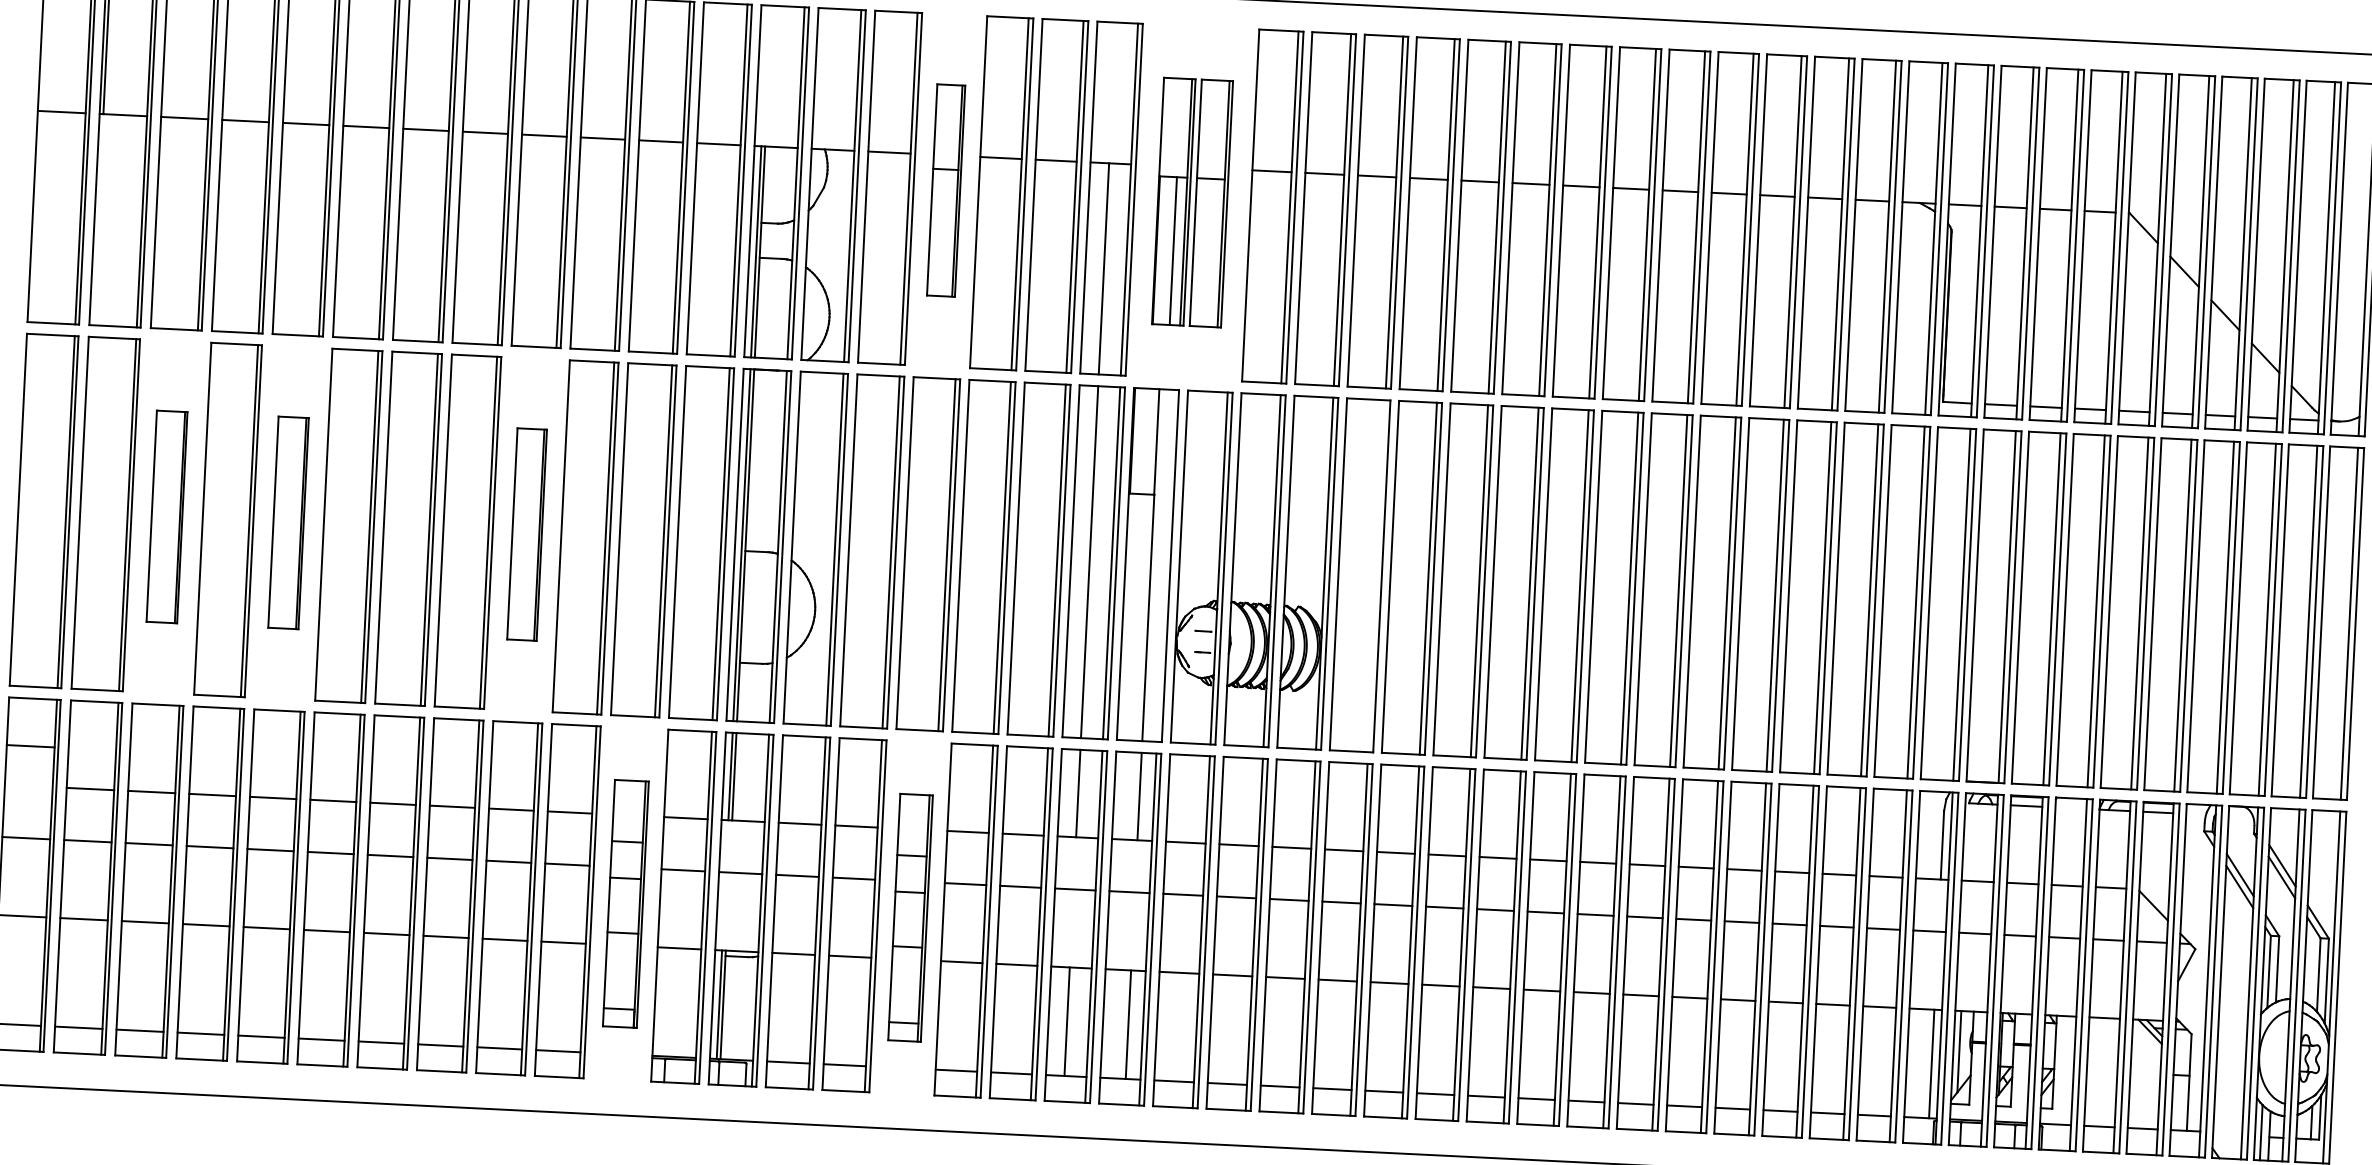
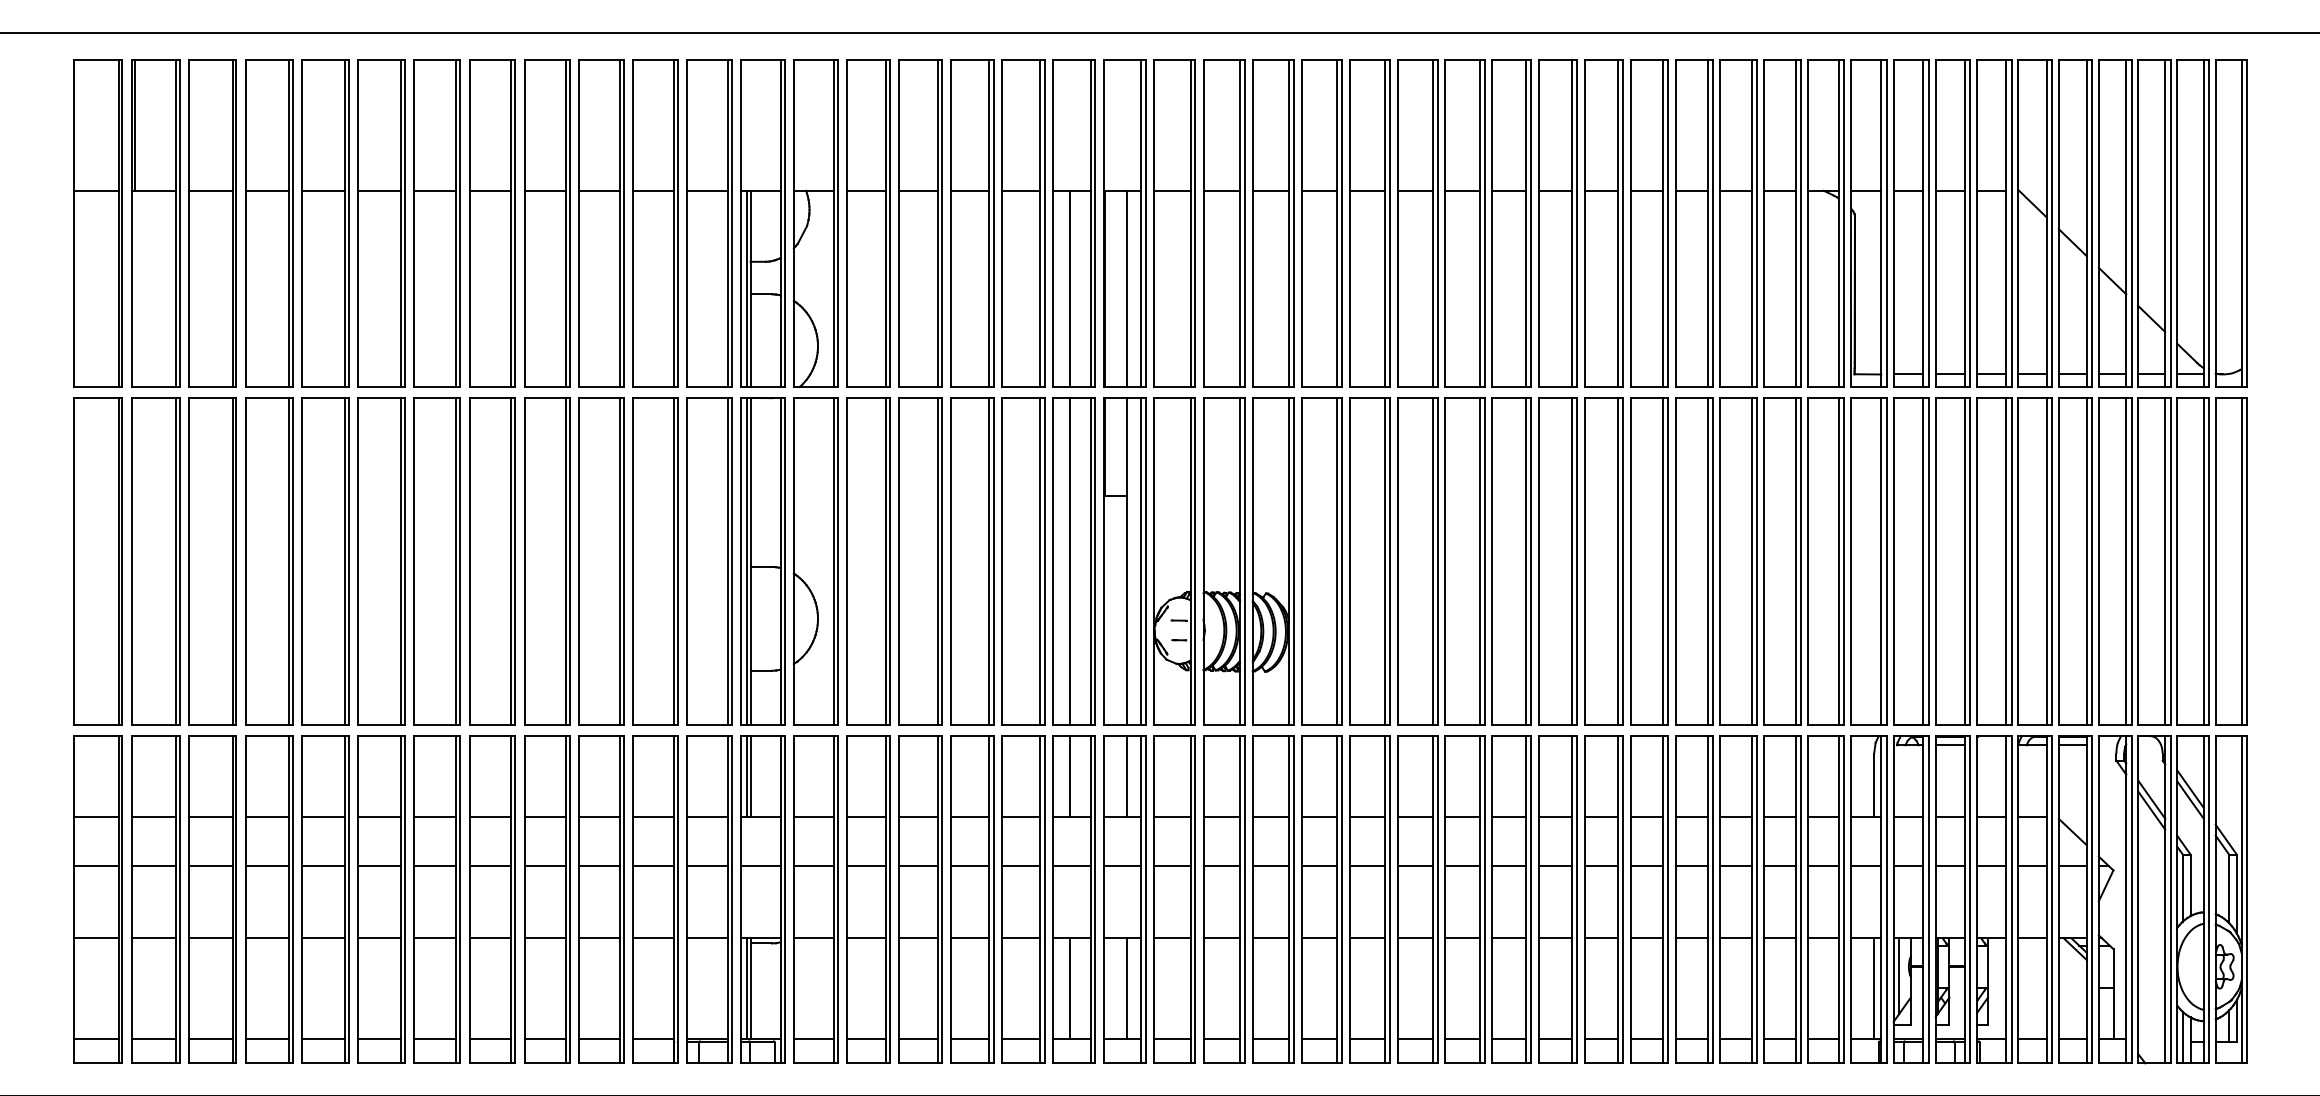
part: (946, 190) -> (920, 223), size x1.67
part: (1192, 202) -> (1149, 223), size x1.43
part: (166, 516) -> (212, 561), size x1.67
part: (288, 522) -> (325, 561), size x1.67
part: (527, 534) -> (547, 561), size x1.67
line: (1165, 565) -> (1140, 561), added
line: (1376, 576) -> (1337, 561), added
line: (30, 746) -> (96, 817), moved
part: (625, 903) -> (655, 899), size x1.43
part: (910, 917) -> (920, 899), size x1.43

